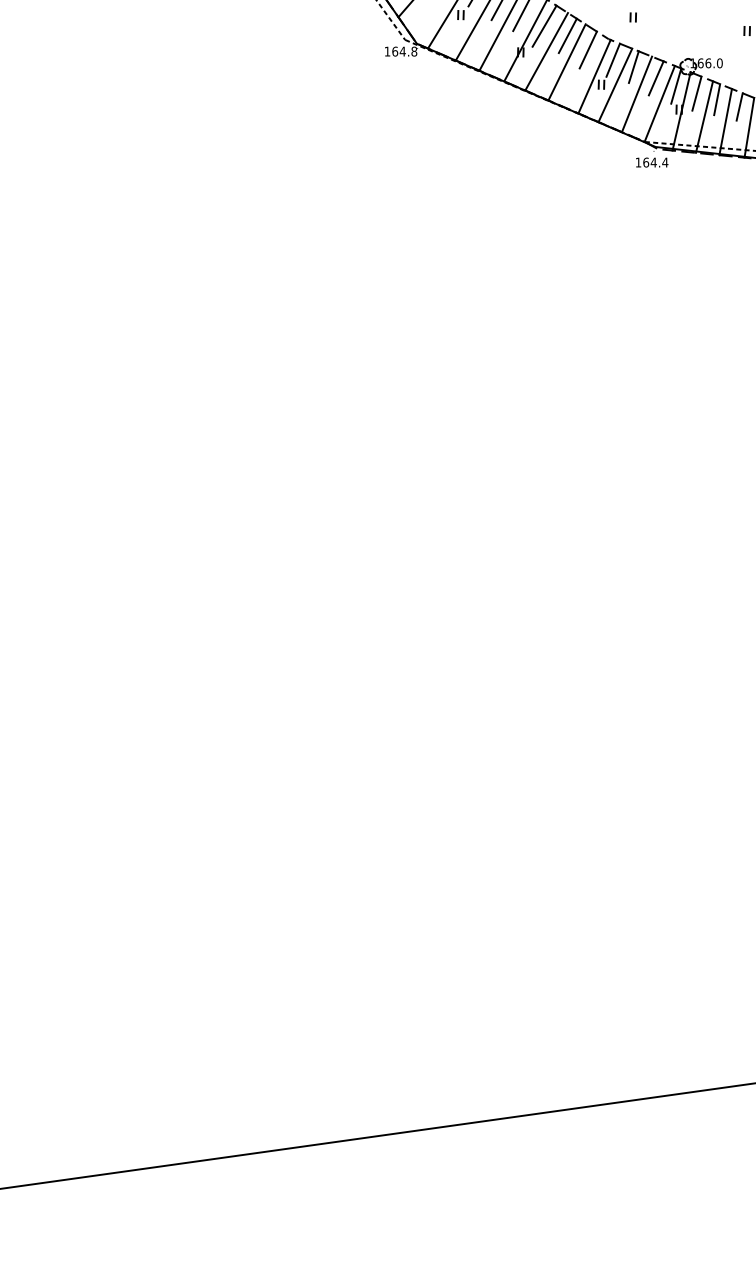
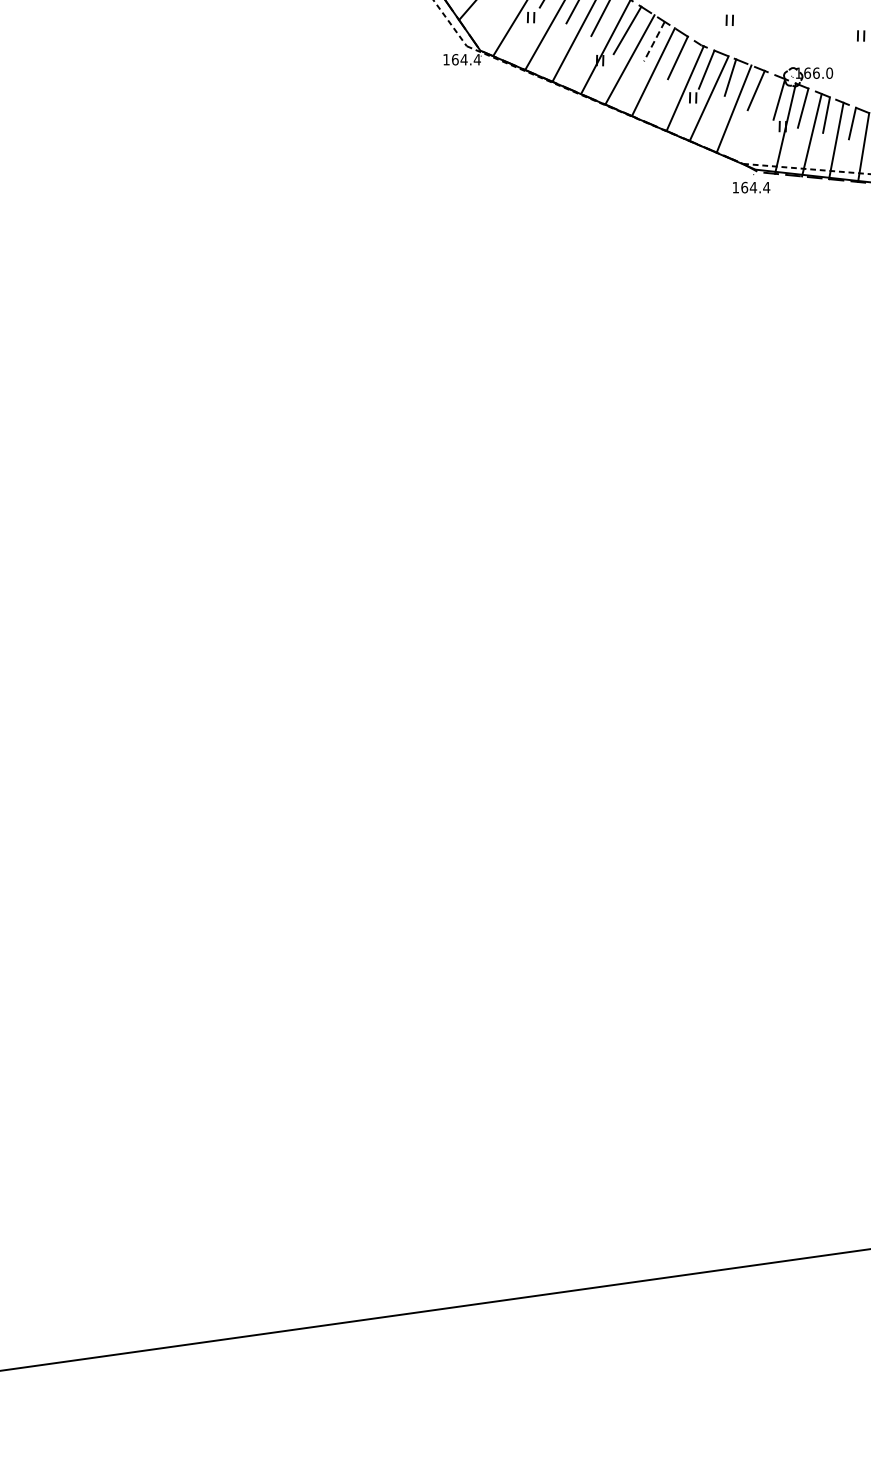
line: (567, 35) -> (654, 41), solid -> dashed
text: (413, 51) -> (476, 59), 164.8 -> 164.4
line: (659, 103) -> (759, 119), removed

